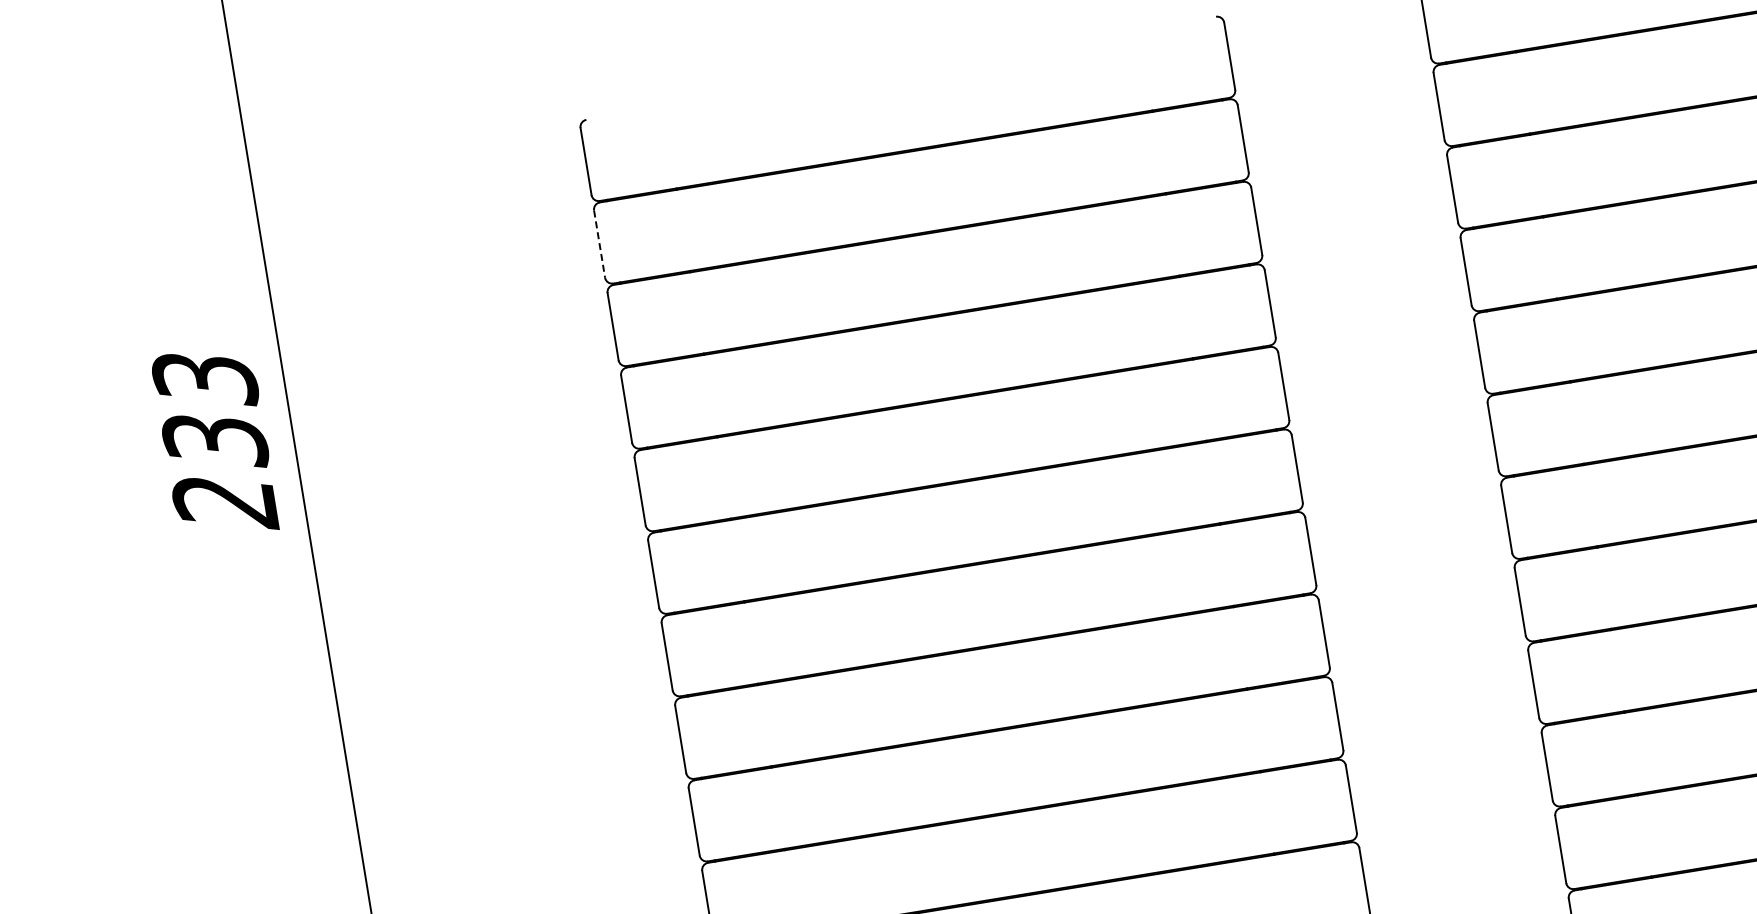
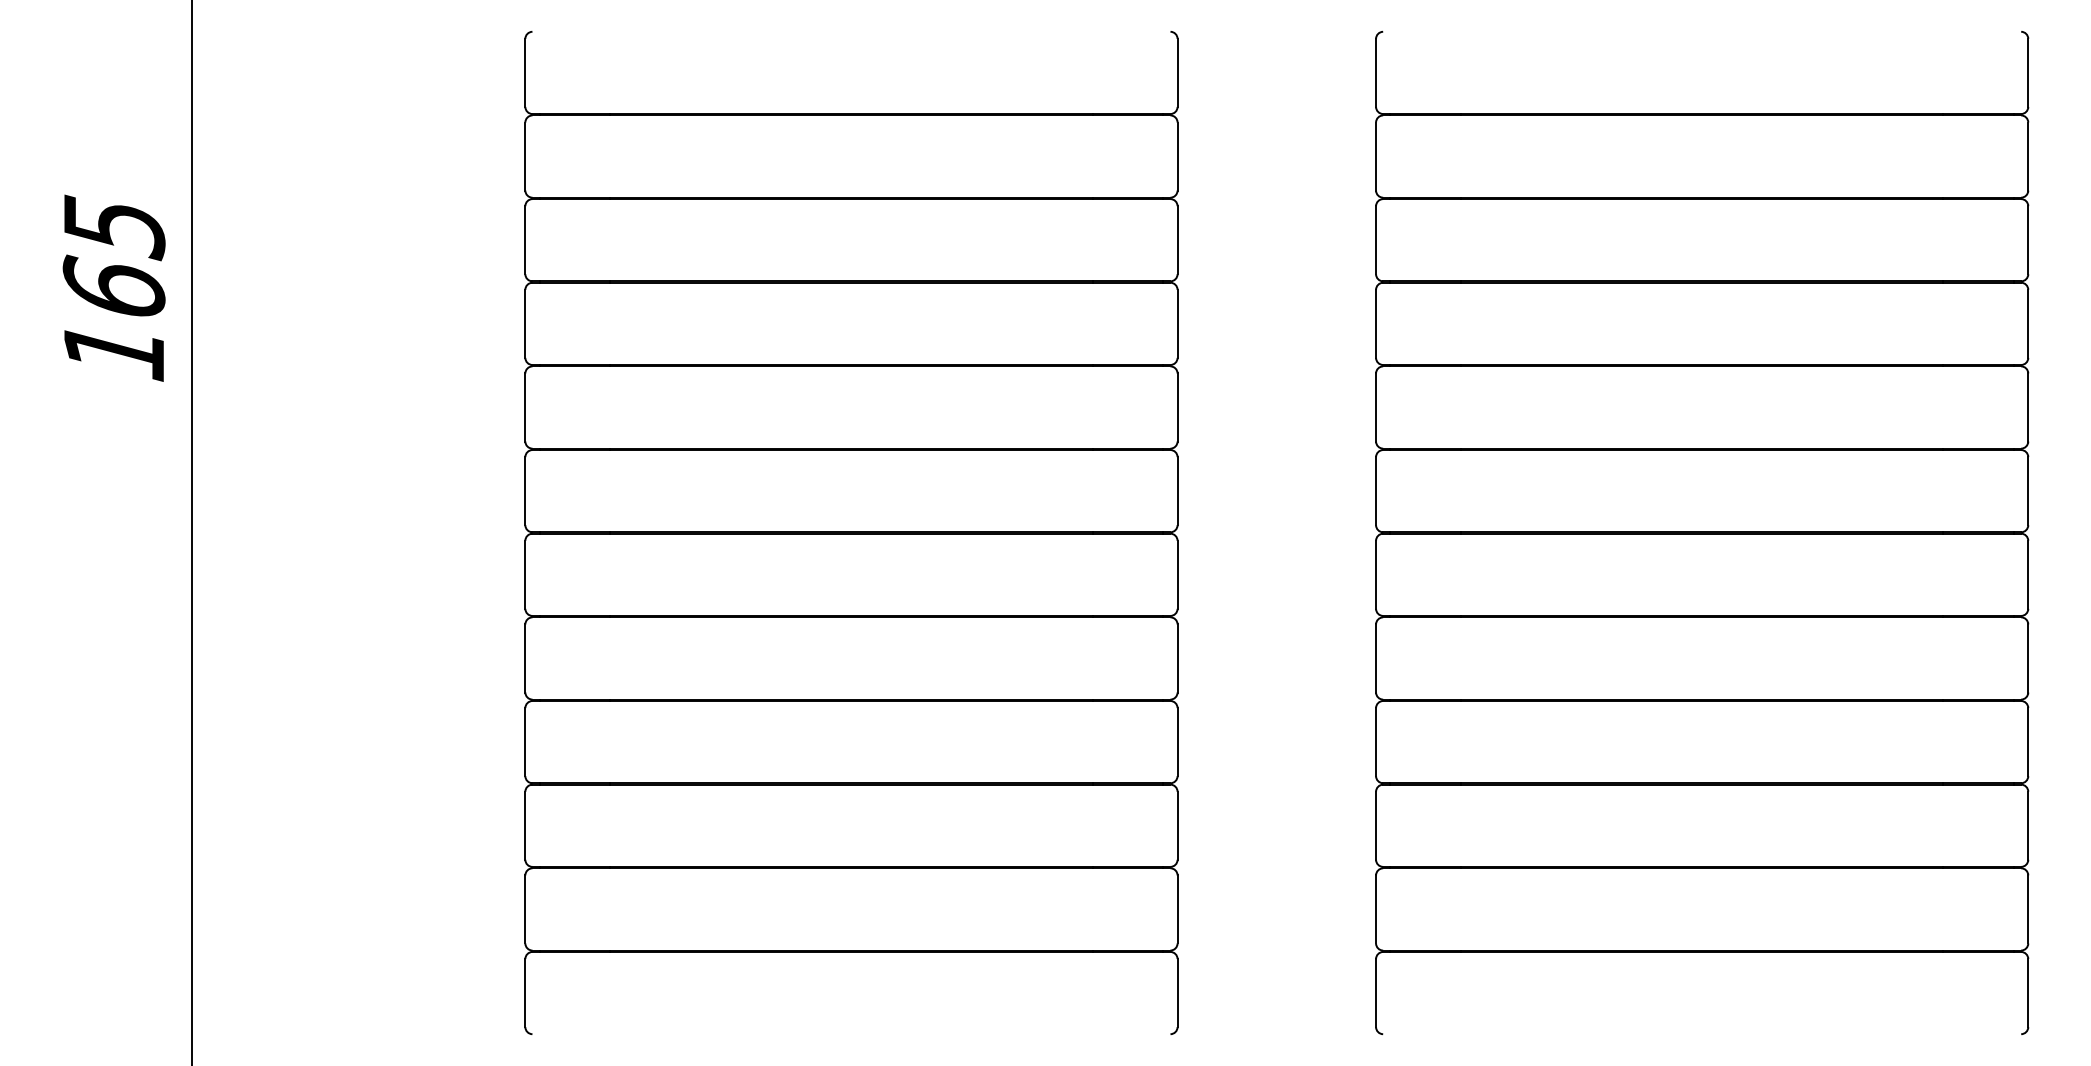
line: (599, 245) -> (525, 157), dashed -> solid
text: (214, 442) -> (113, 290), 233 -> 165

